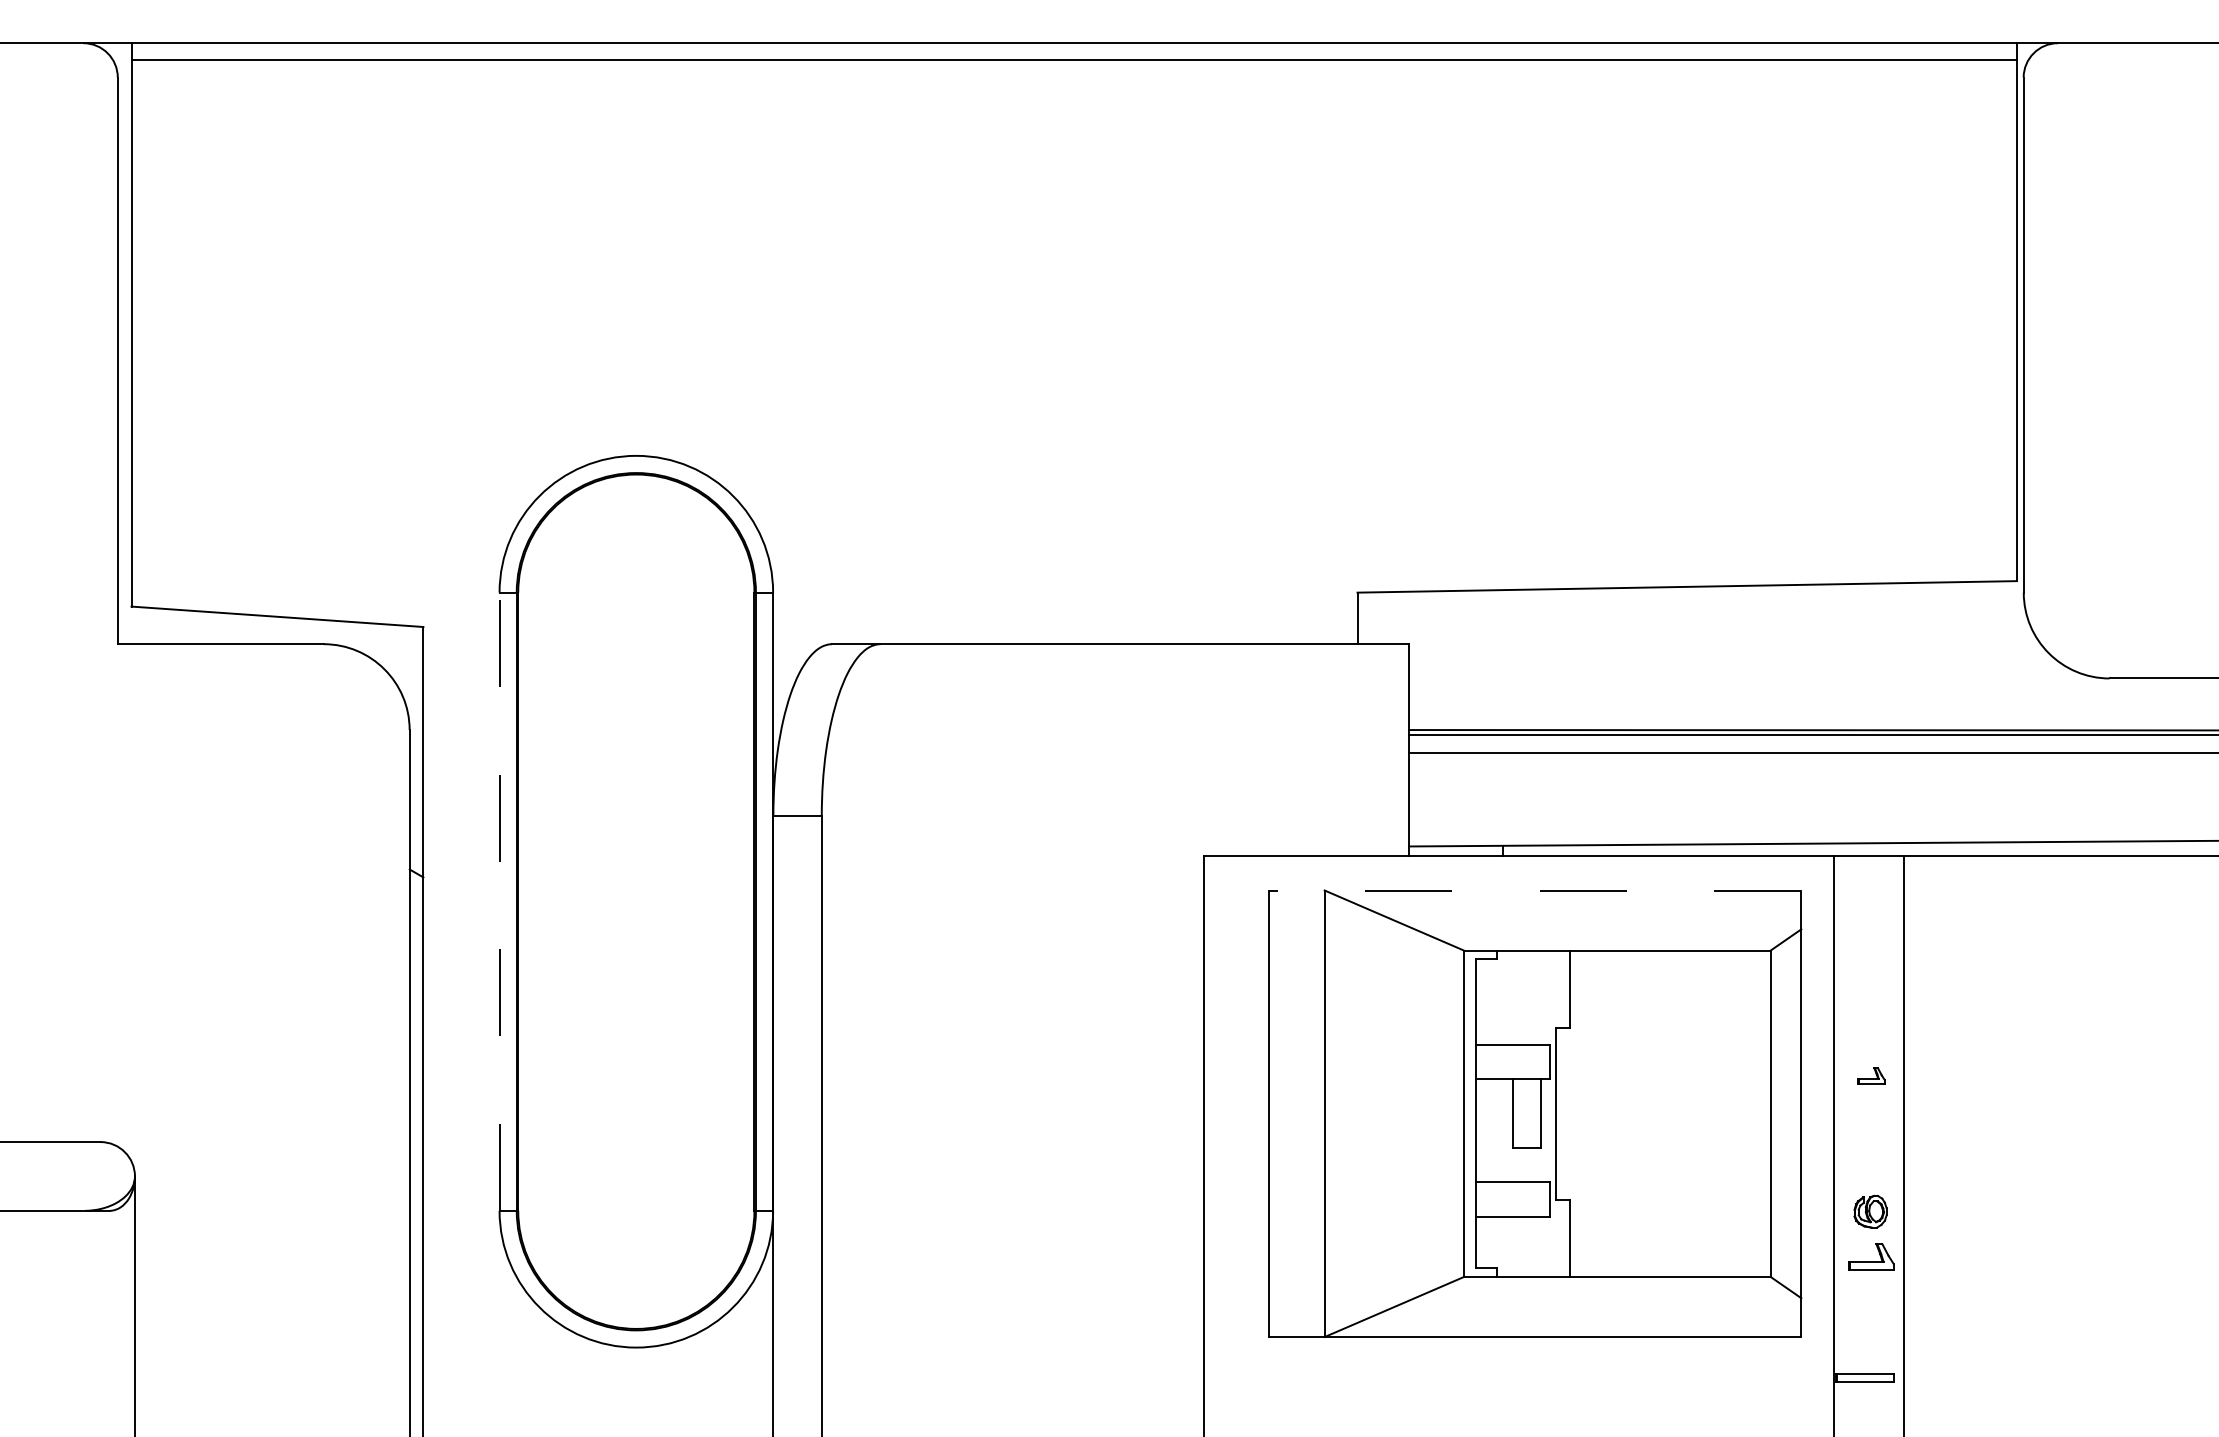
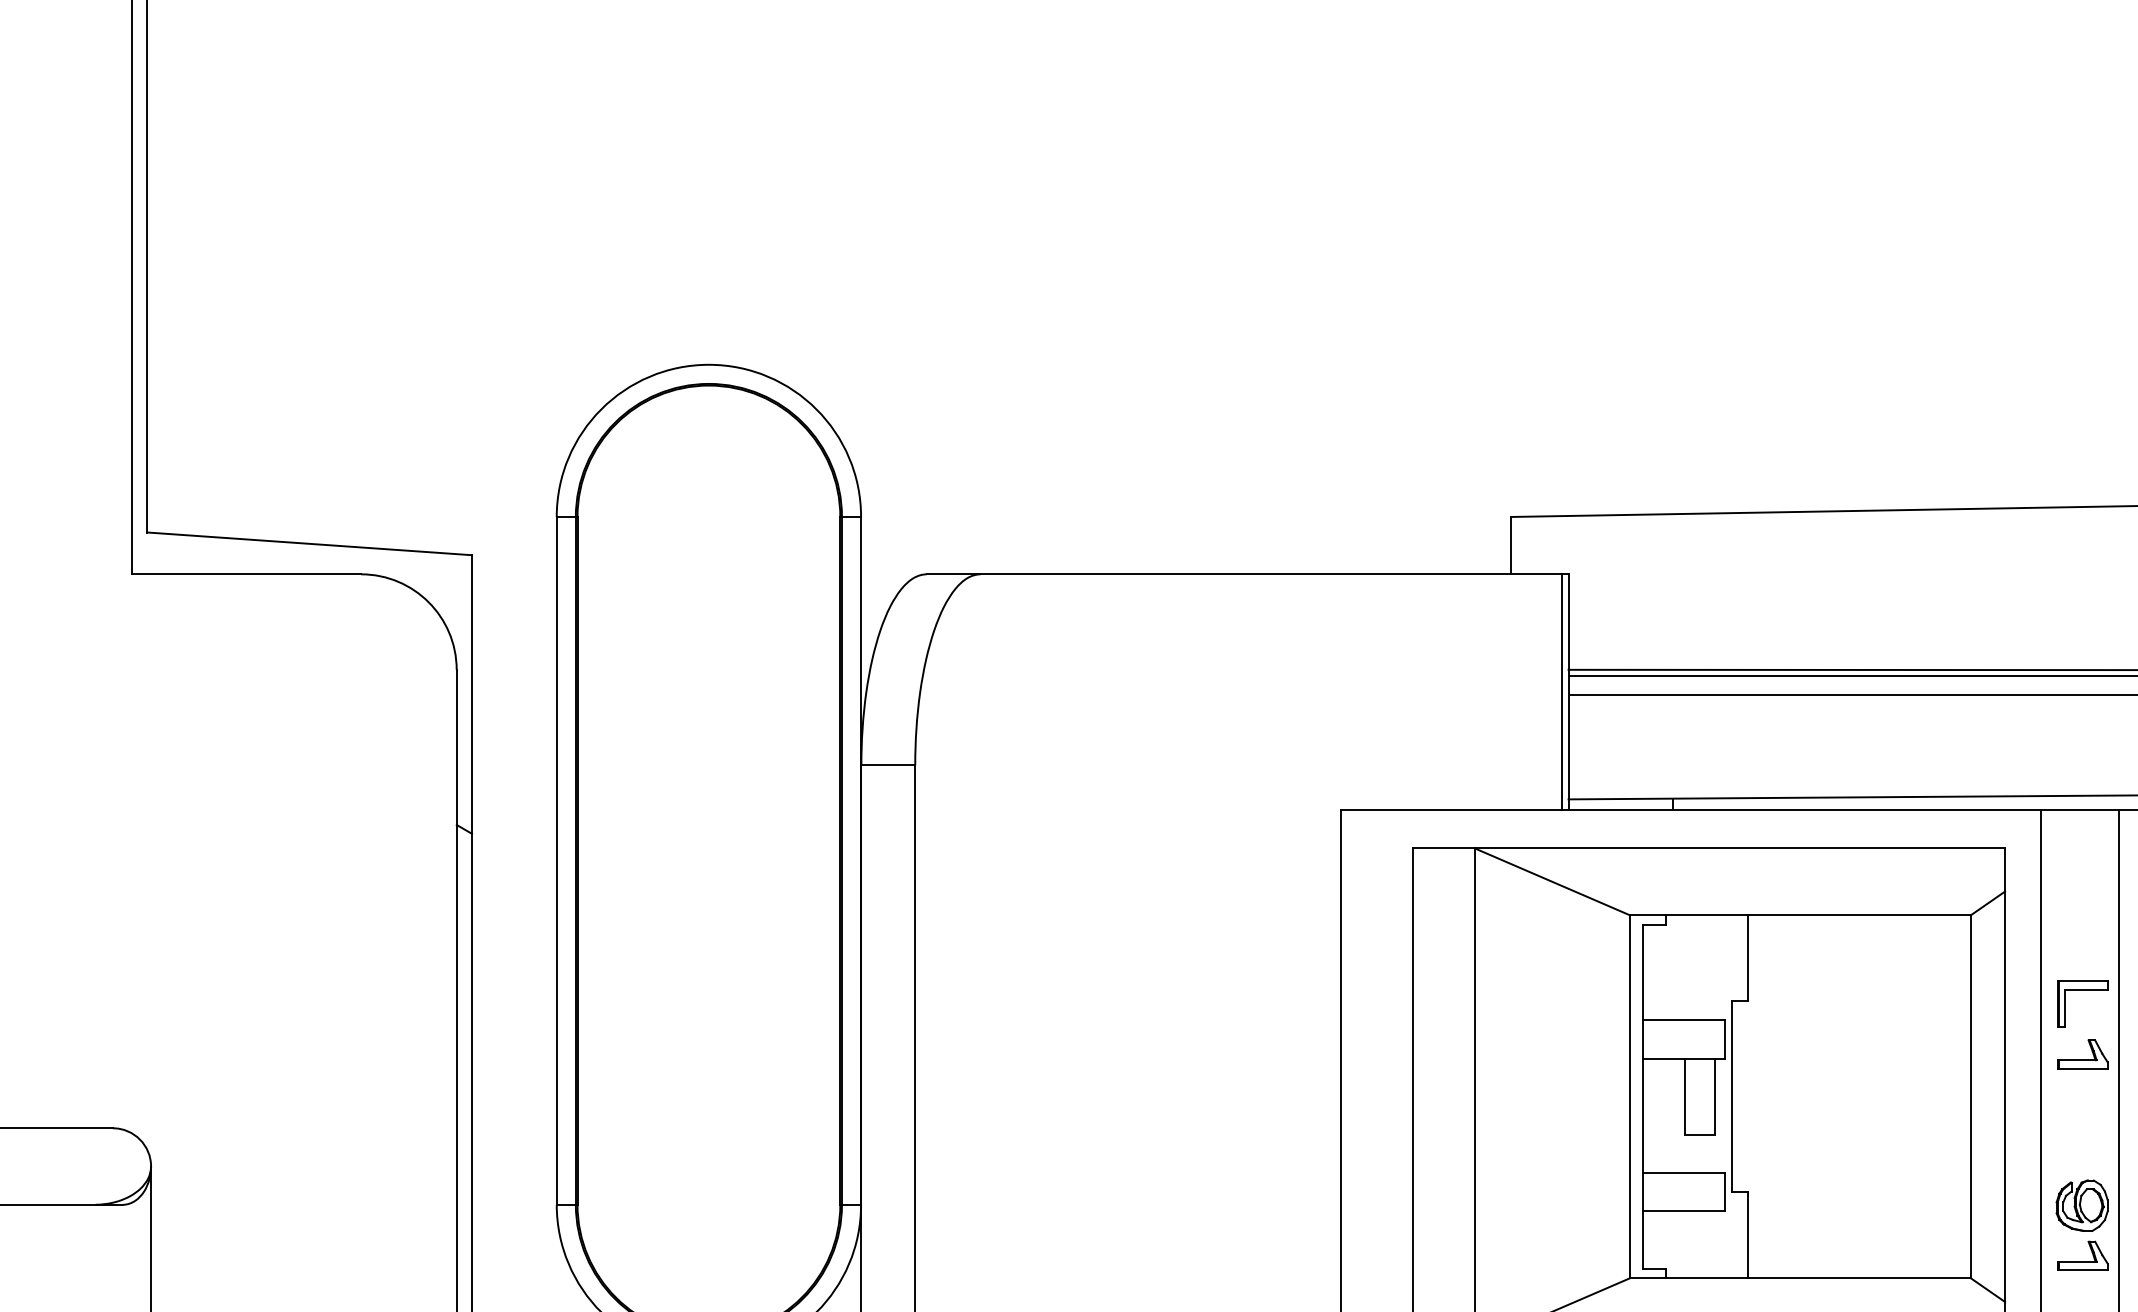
line: (1402, 750) -> (1561, 692), added
line: (1534, 890) -> (1708, 848), dashed -> solid
line: (499, 901) -> (556, 860), dashed -> solid
part: (1871, 1018) -> (2083, 990), added
part: (1871, 1075) -> (2083, 1054), size x1.67
part: (1870, 1211) -> (2082, 1205), size x1.43

